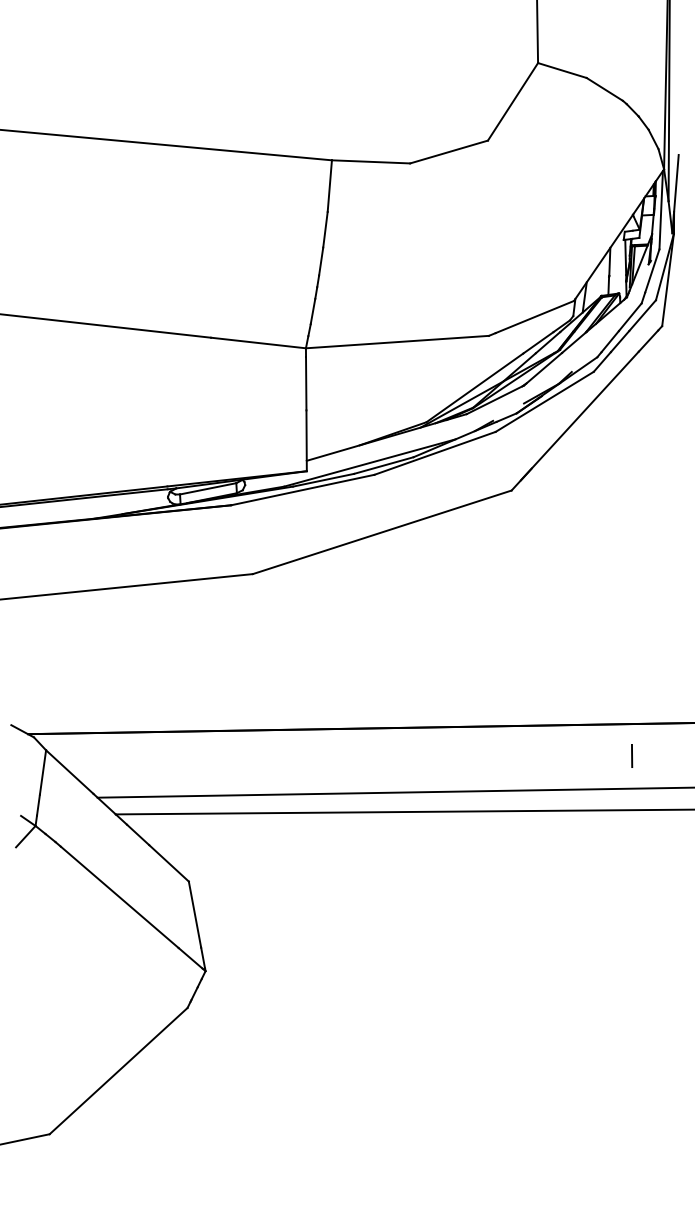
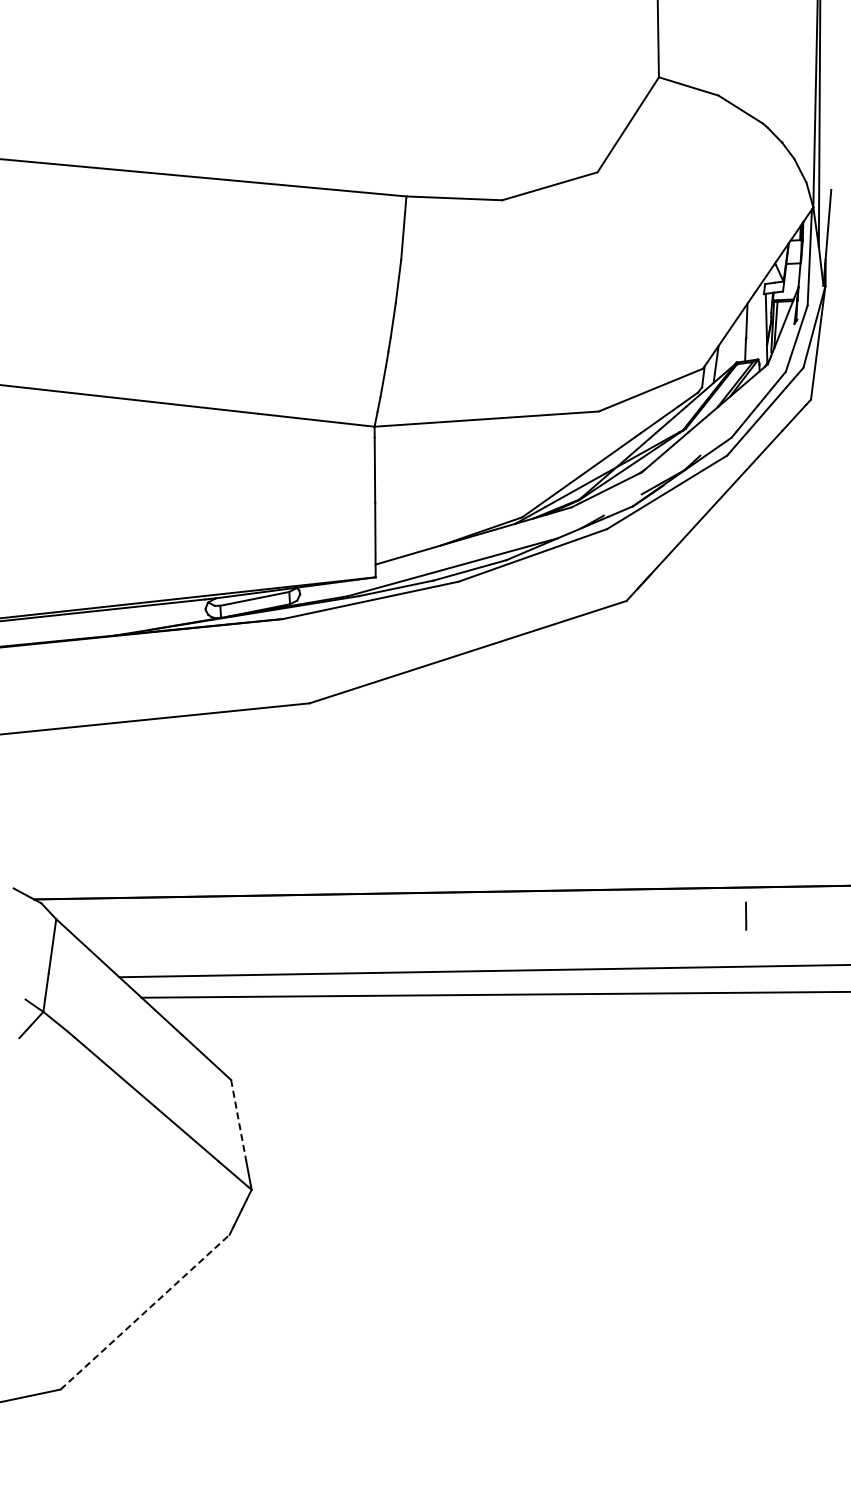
line: (632, 755) -> (746, 915), moved
line: (194, 914) -> (238, 1120), solid -> dashed
line: (118, 1071) -> (145, 1312), solid -> dashed

